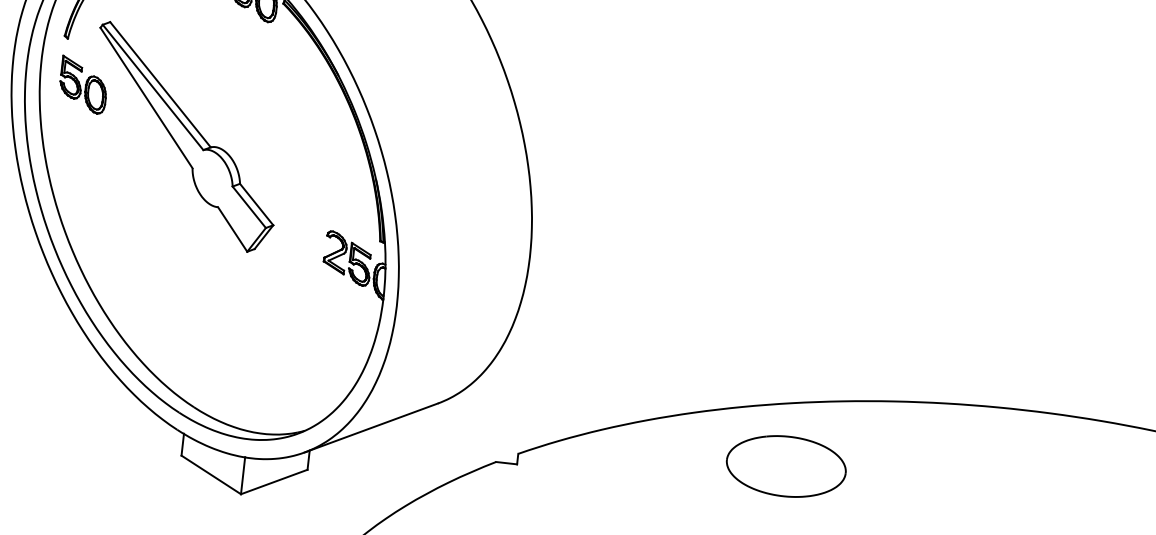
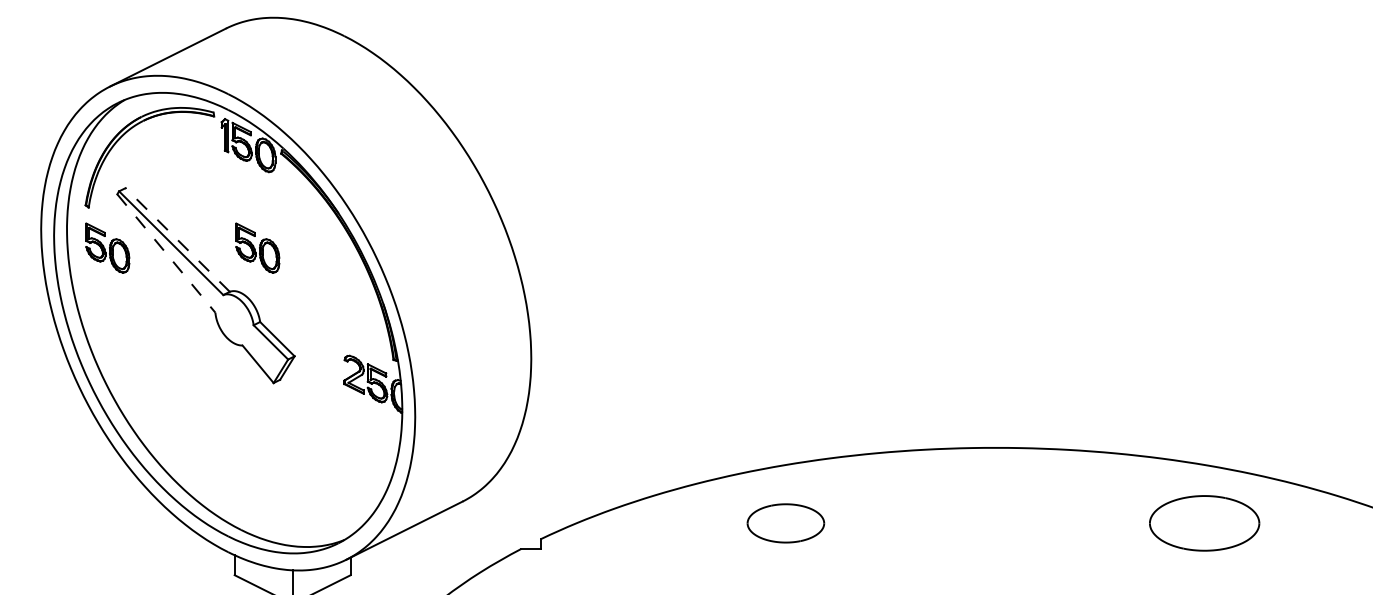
line: (160, 84) -> (177, 239), solid -> dashed
line: (146, 98) -> (166, 253), solid -> dashed
part: (246, 102) -> (257, 247), added
part: (785, 466) -> (785, 523), size x0.7

